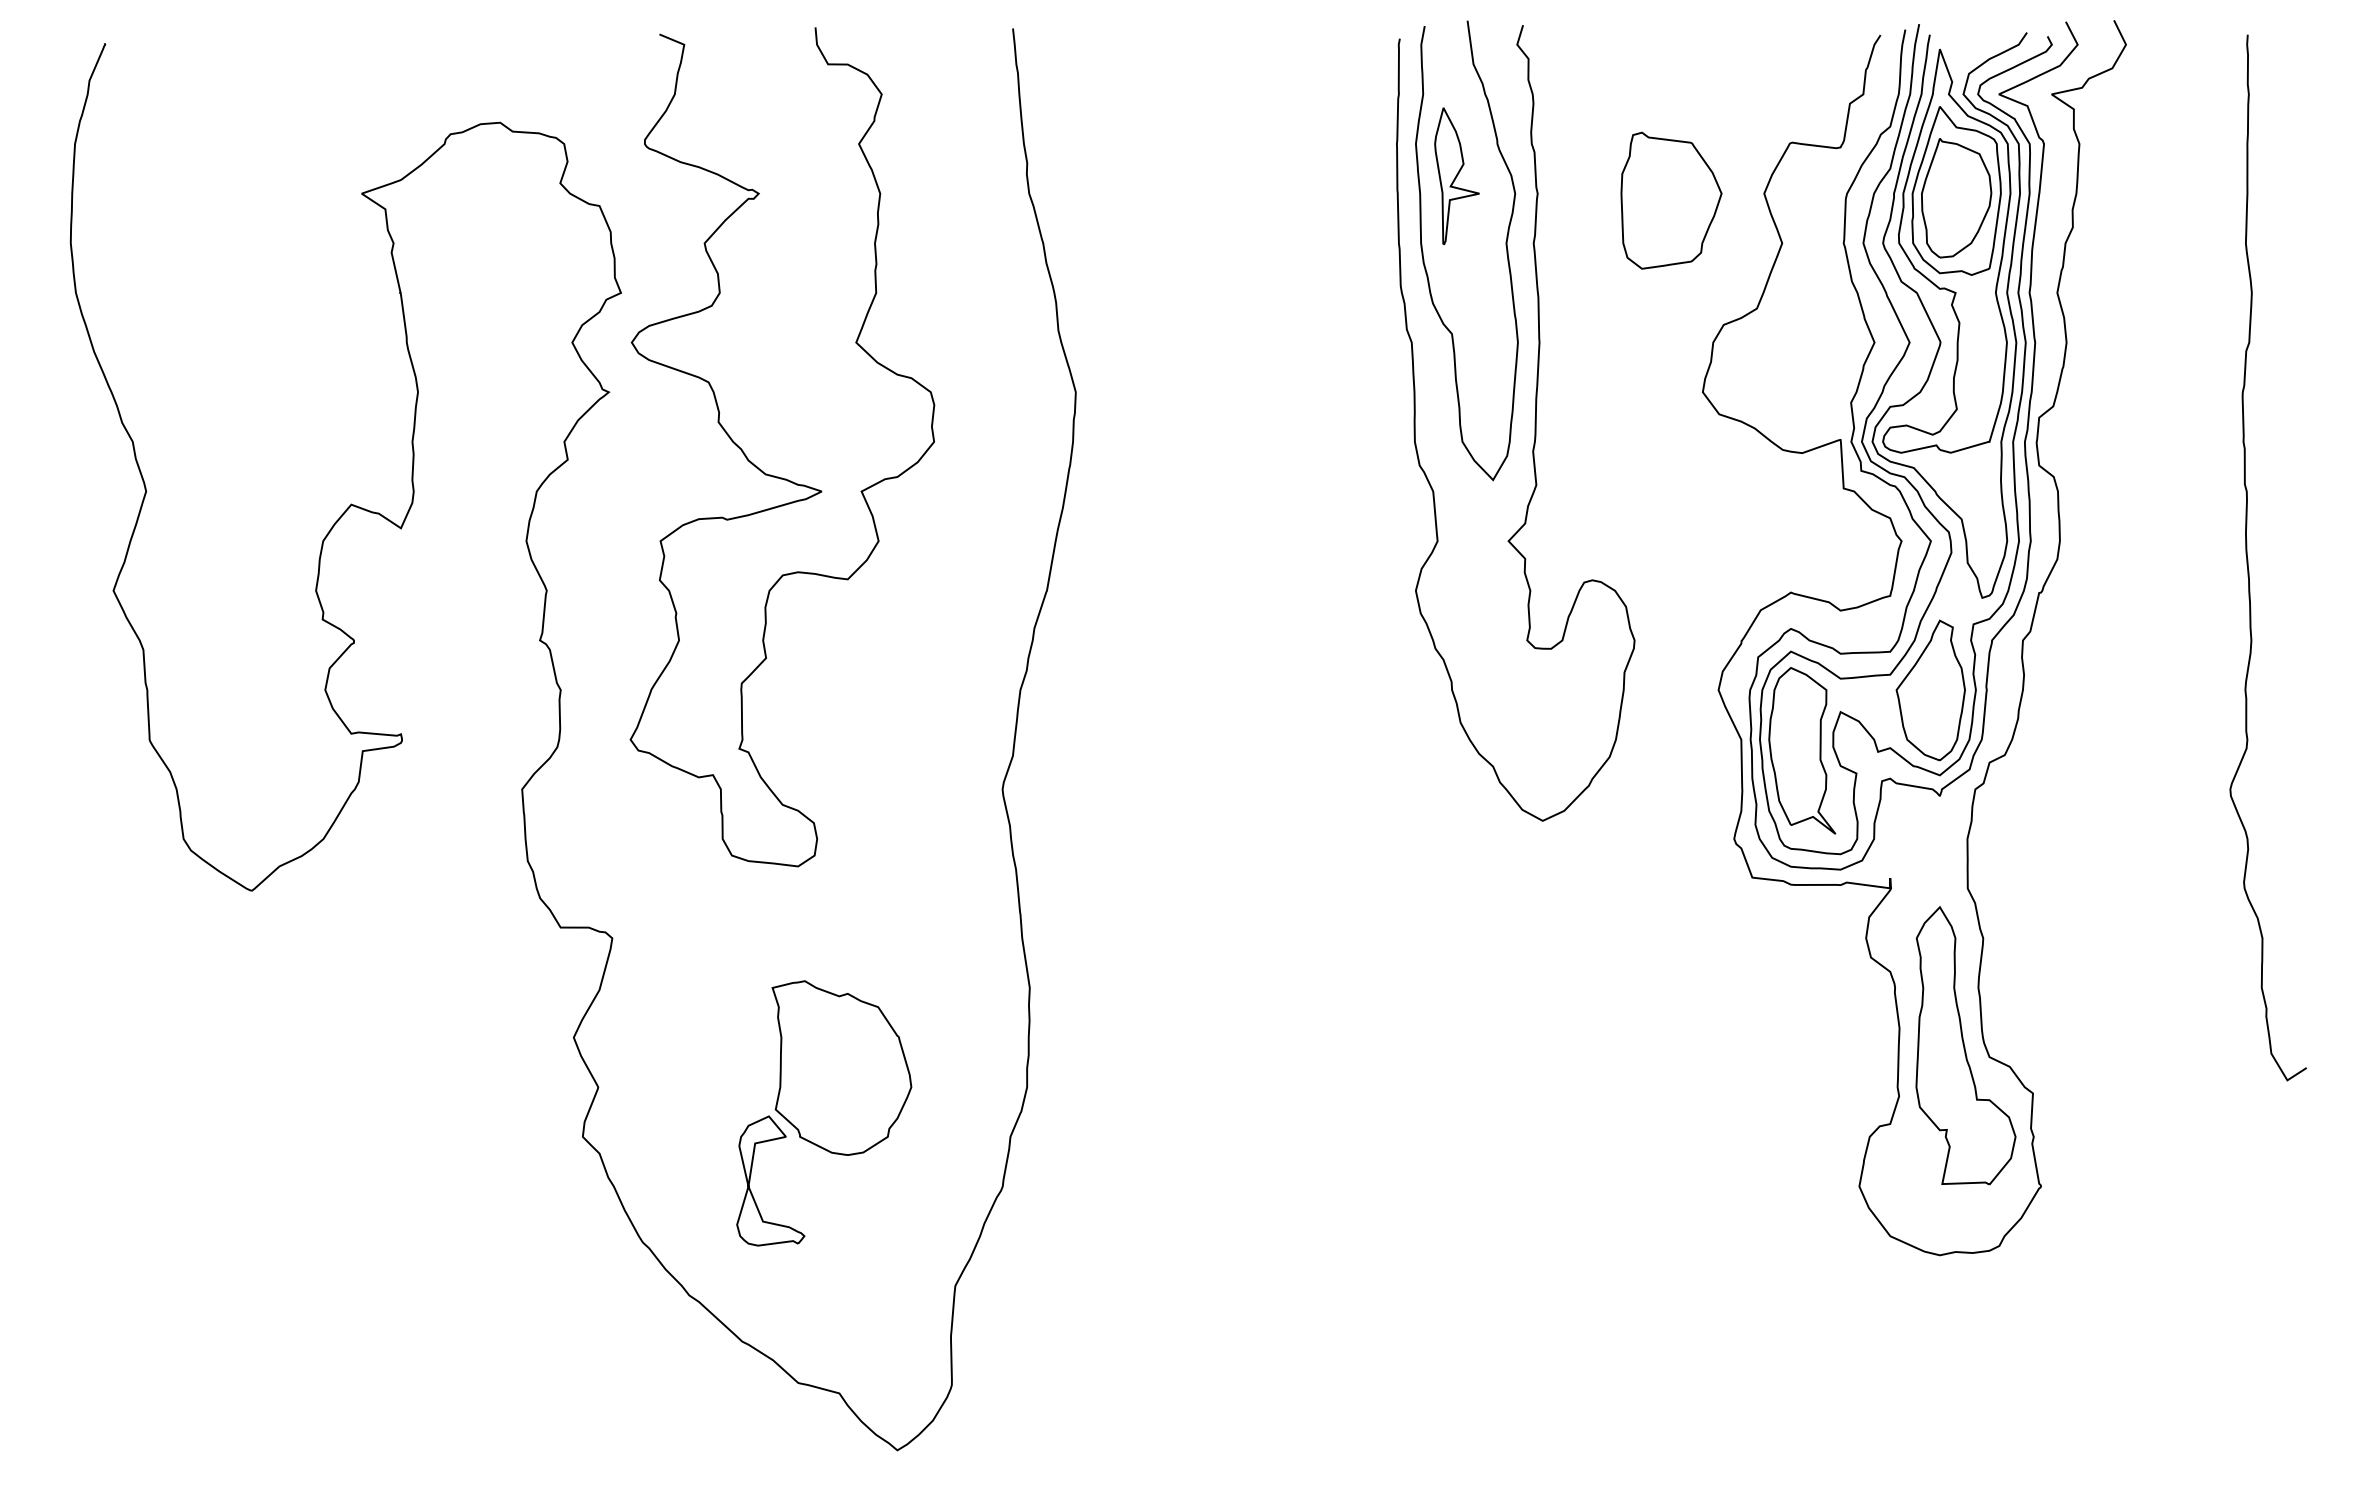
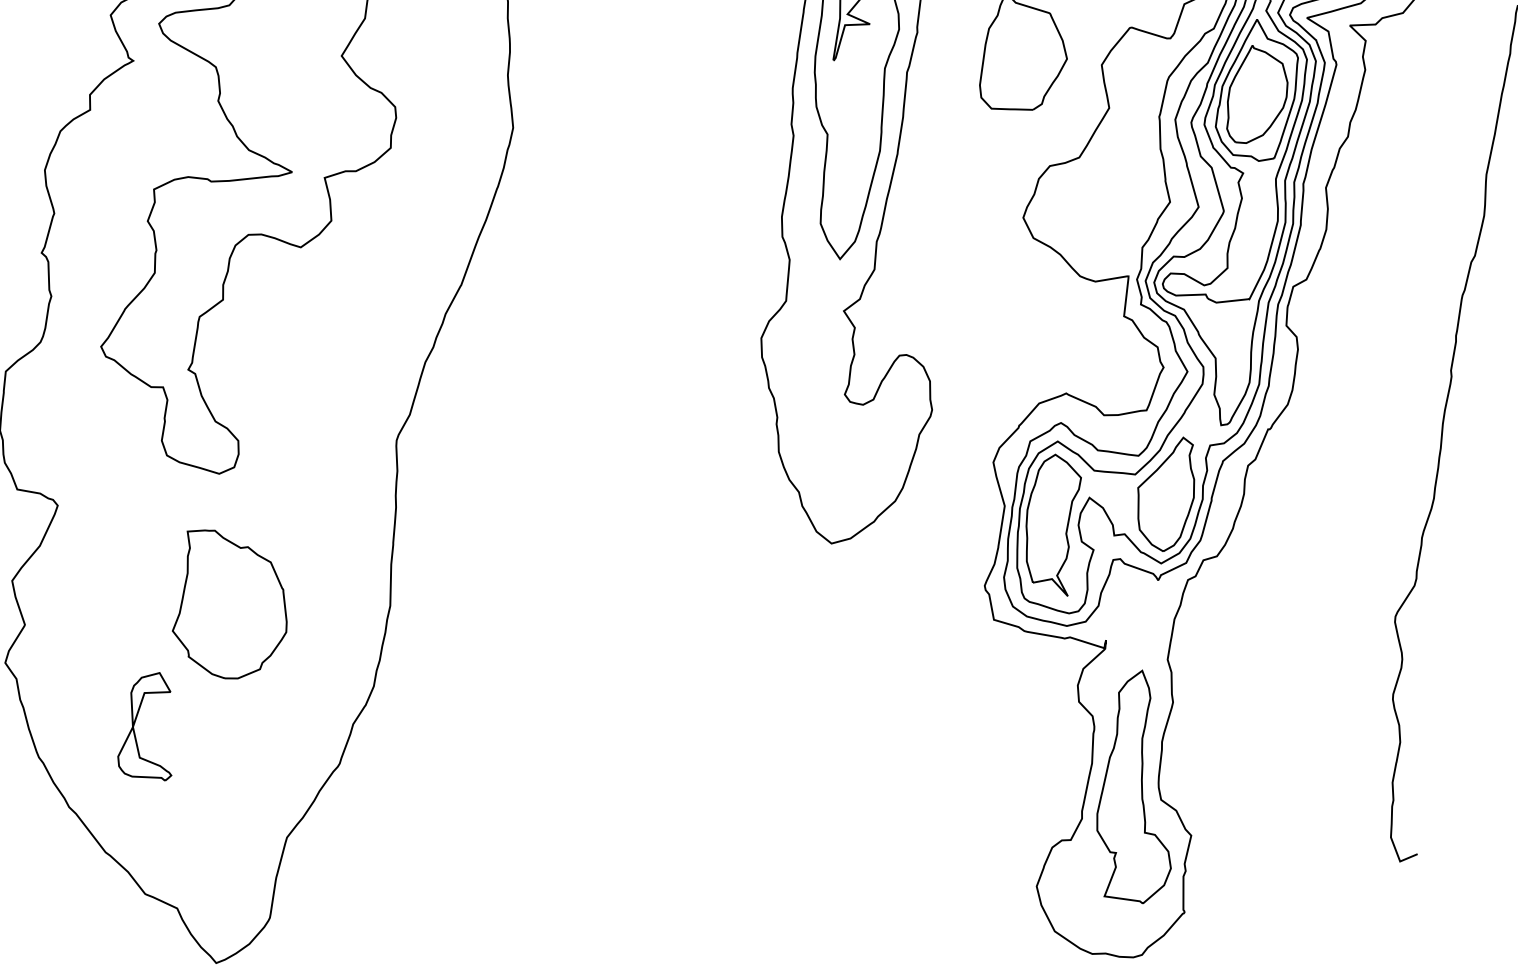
part: (841, 1067) -> (232, 606), moved

